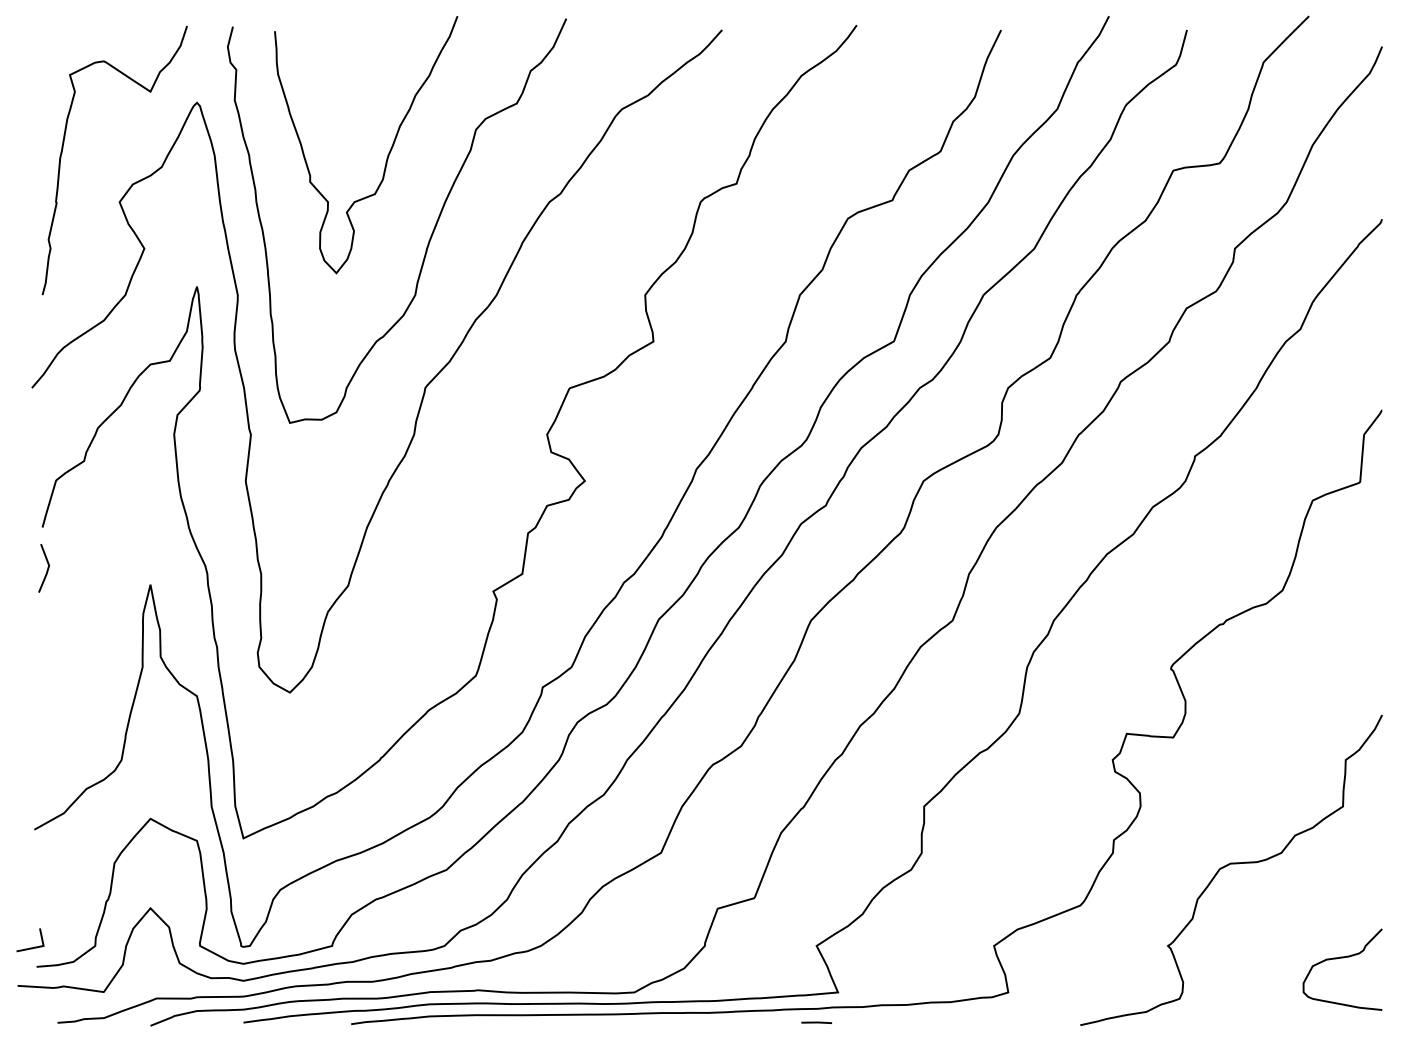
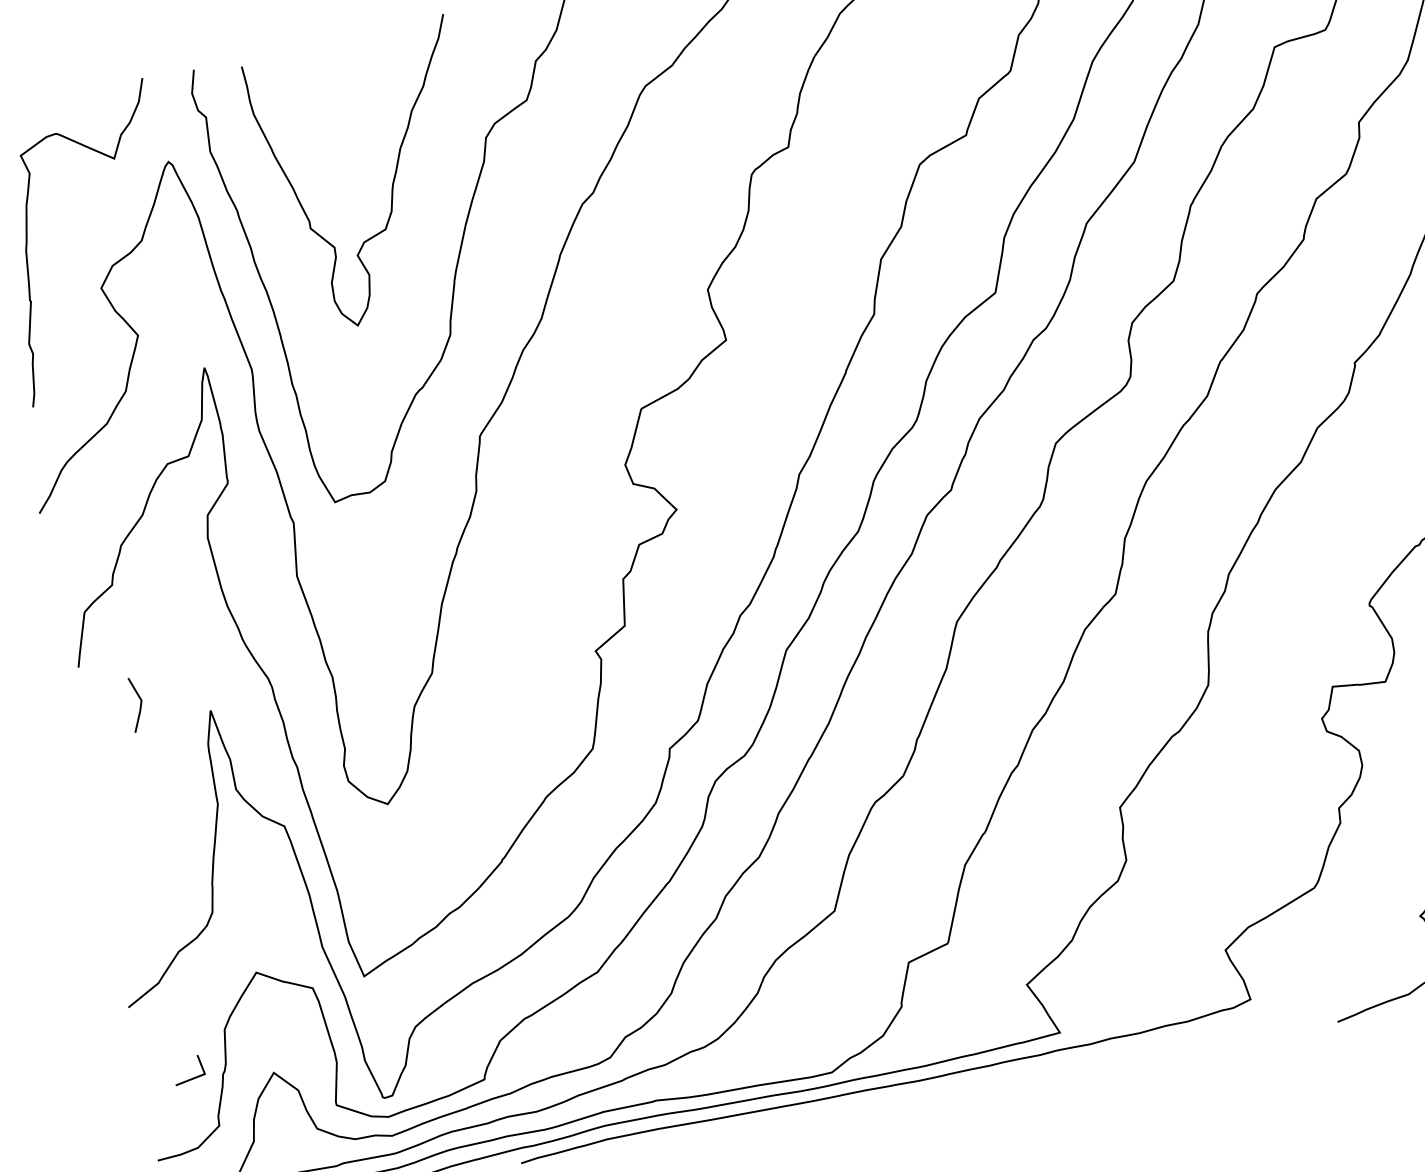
line: (46, 570) -> (139, 706), moved
line: (30, 947) -> (190, 1078), moved
line: (816, 1022) -> (1041, 1070), removed

